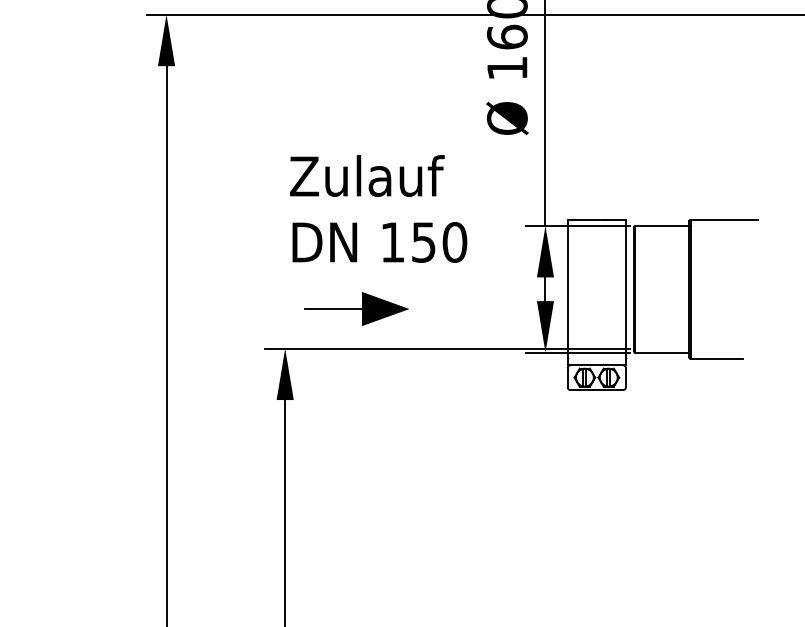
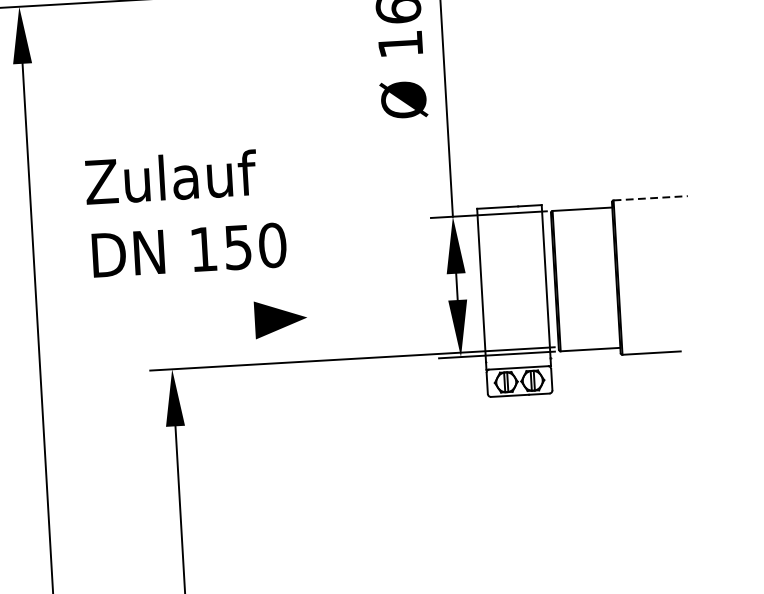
text: (378, 208) -> (185, 212), moved
line: (724, 219) -> (650, 198), solid -> dashed
line: (333, 309) -> (223, 322), removed

